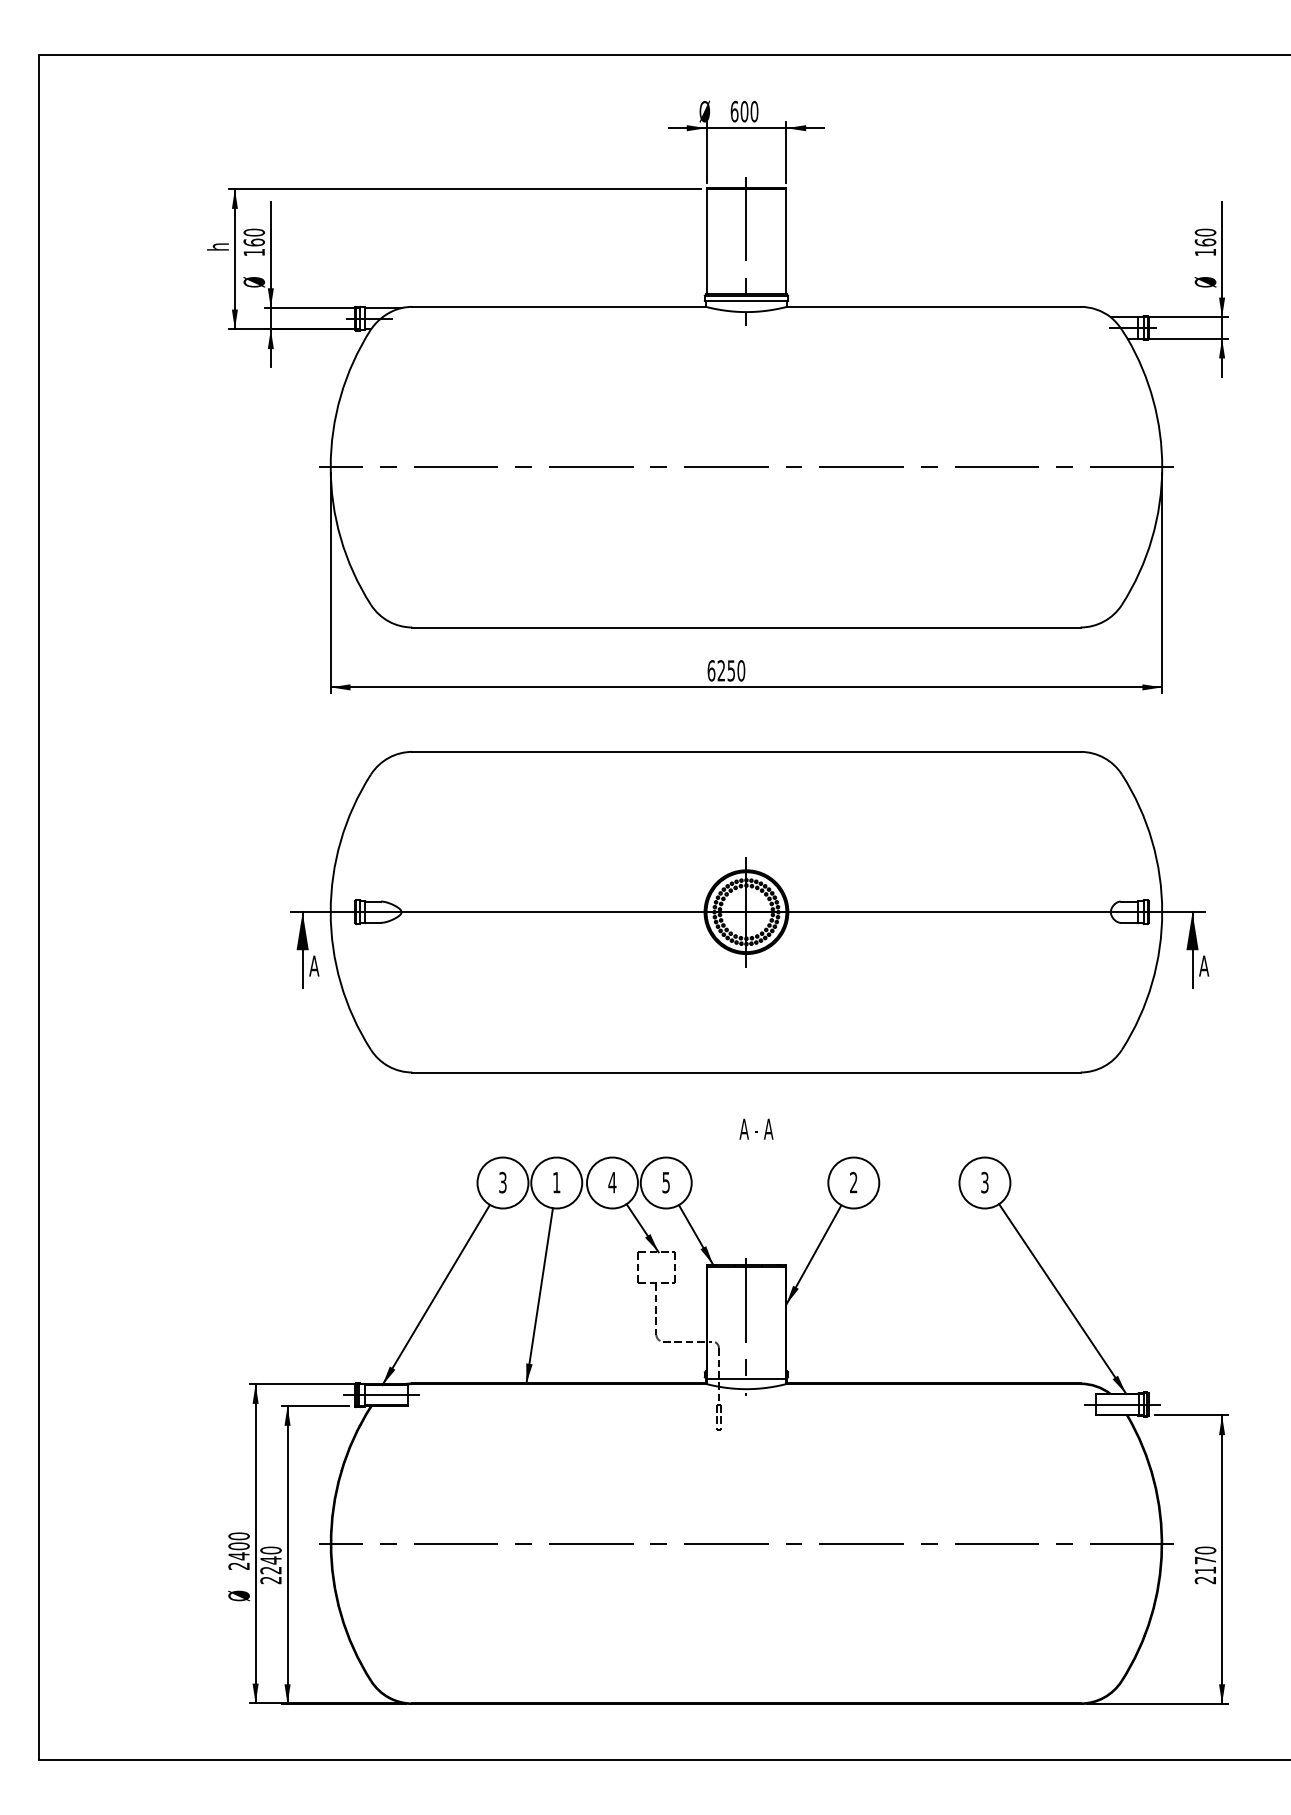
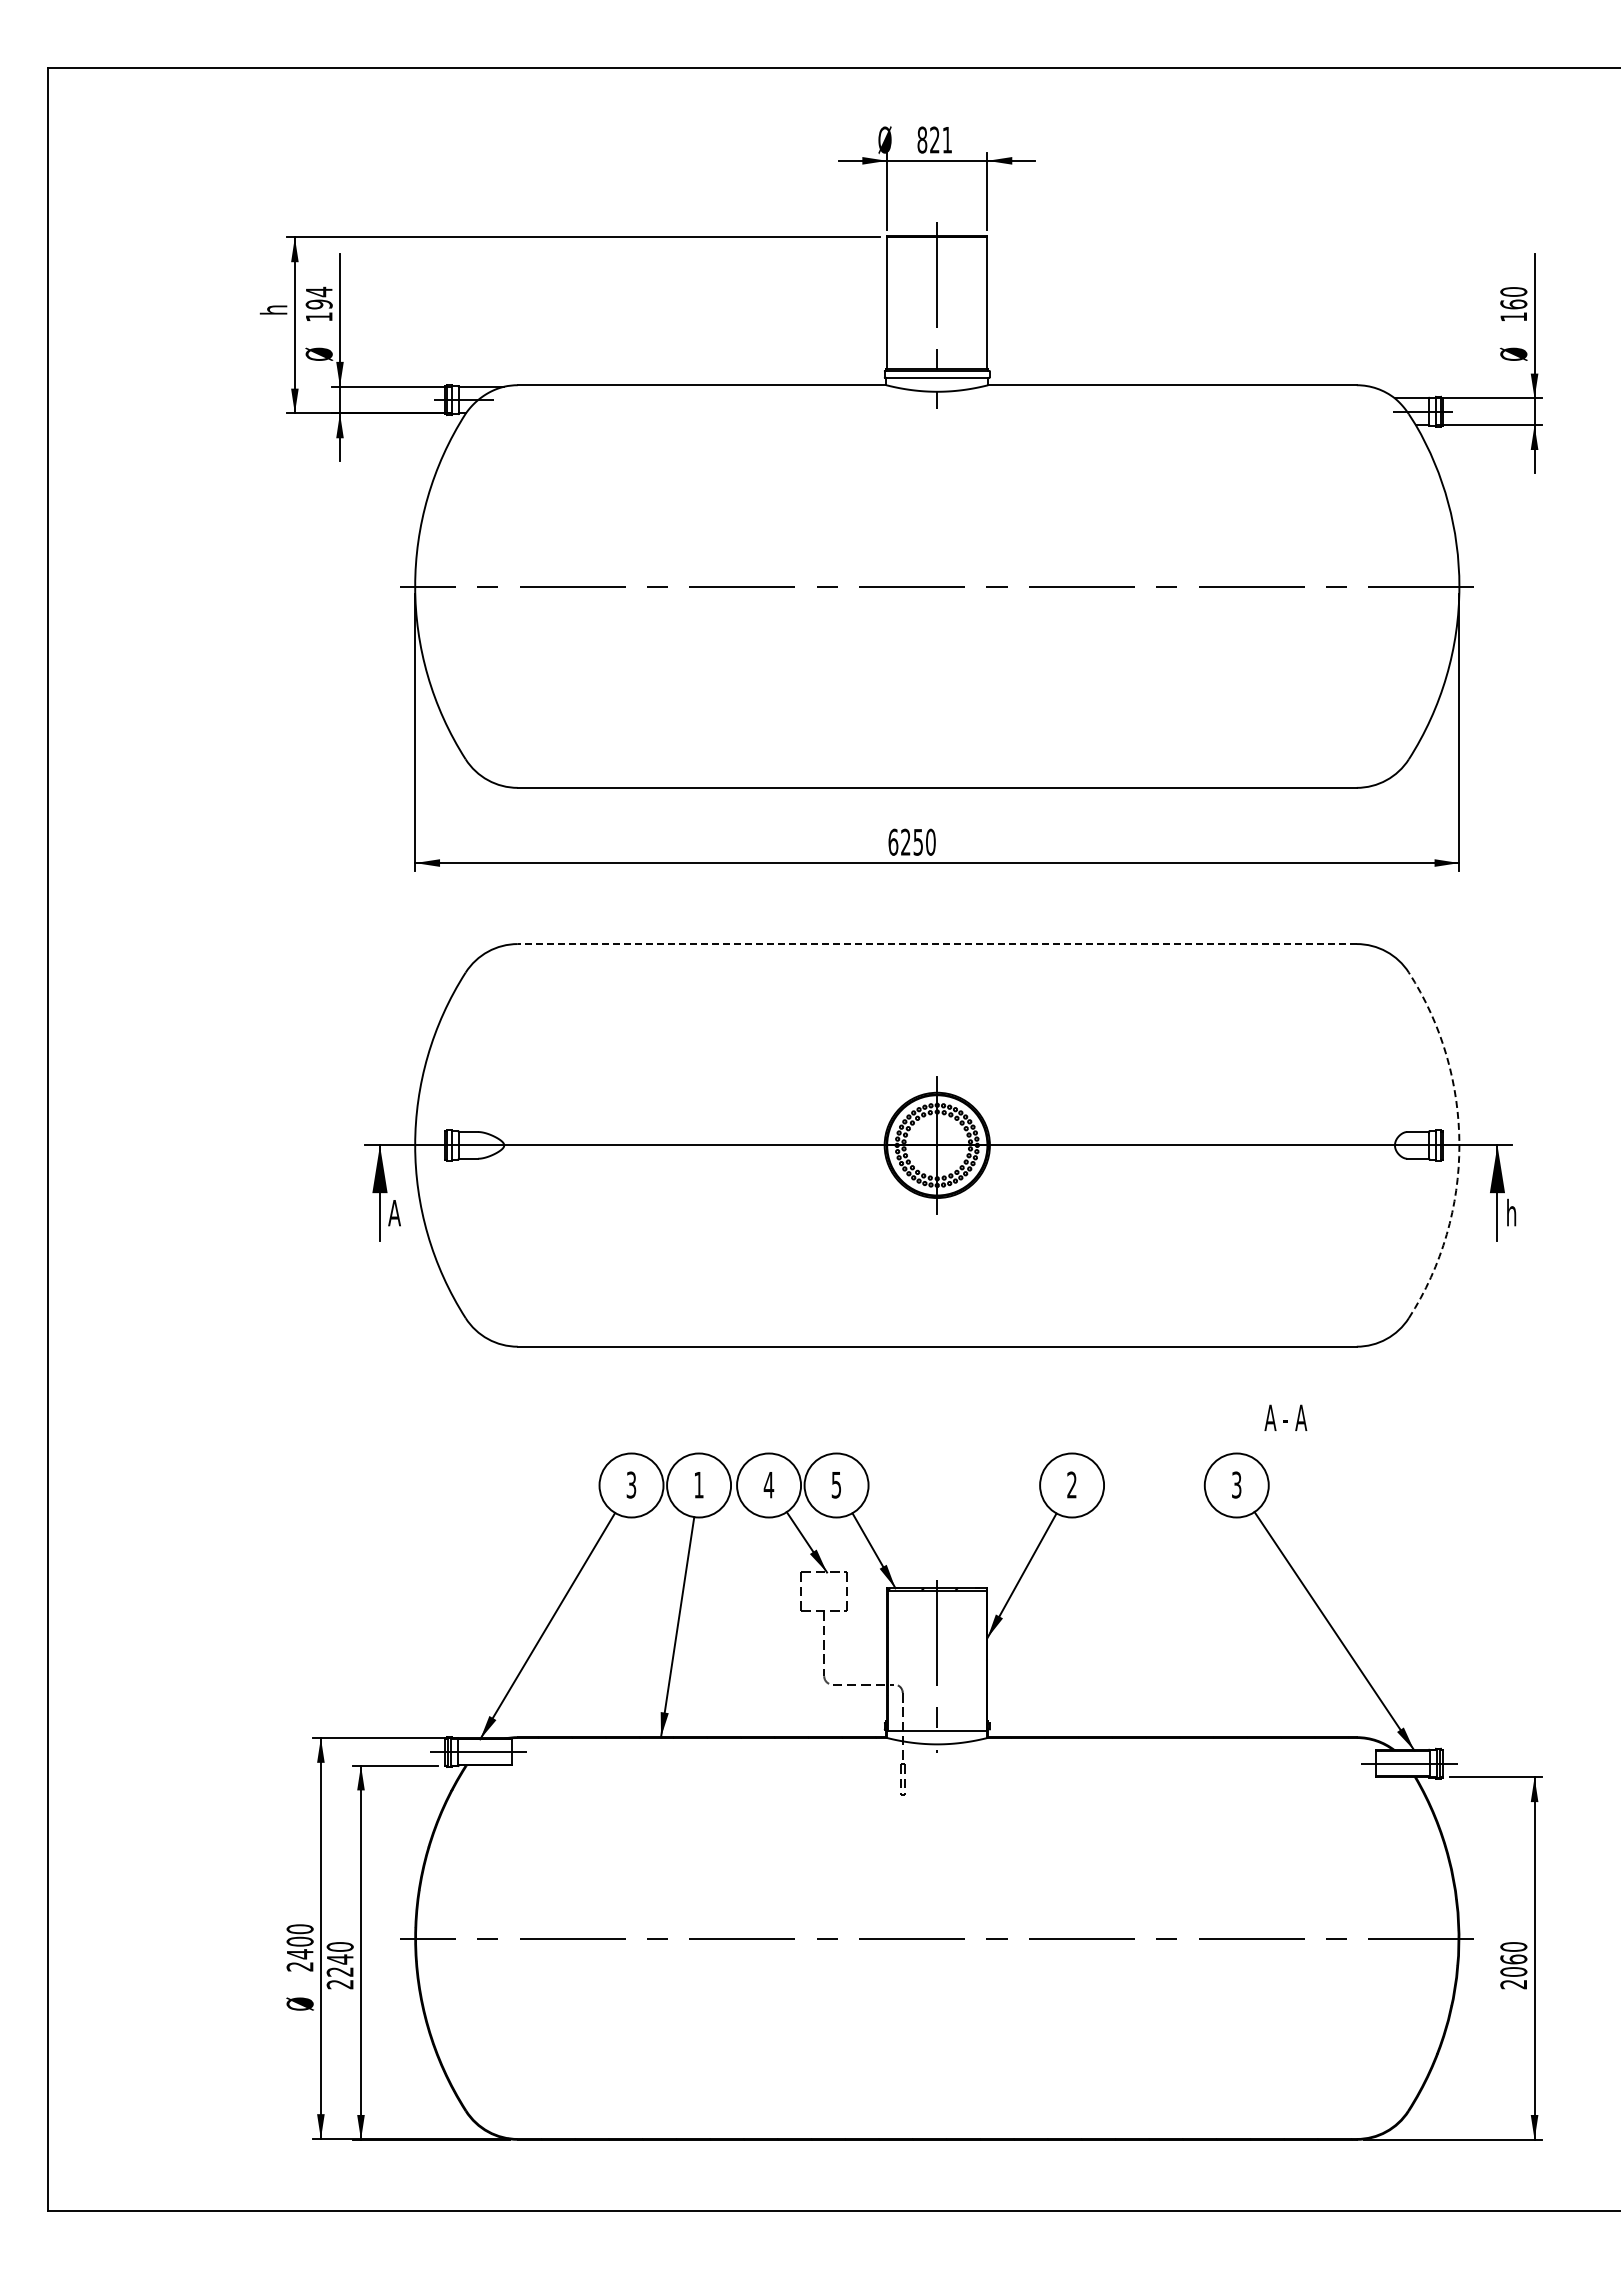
text: (744, 111) -> (934, 139), 600 -> 821
text: (253, 237) -> (318, 297), 160 -> 194
line: (746, 752) -> (937, 944), solid -> dashed
arc: (1162, 912) -> (1459, 1145), solid -> dashed
text: (1203, 965) -> (1511, 1212), A -> h
text: (756, 1128) -> (1285, 1417), moved
text: (1205, 1565) -> (1513, 1965), 2170 -> 2060

